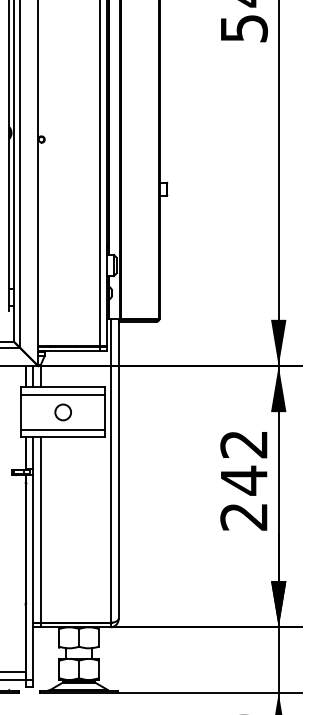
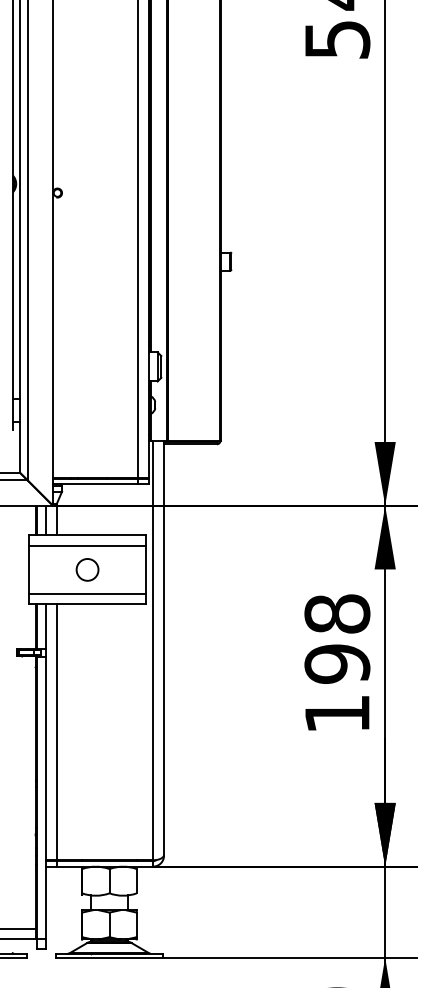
text: (244, 480) -> (337, 663), 242 -> 198

